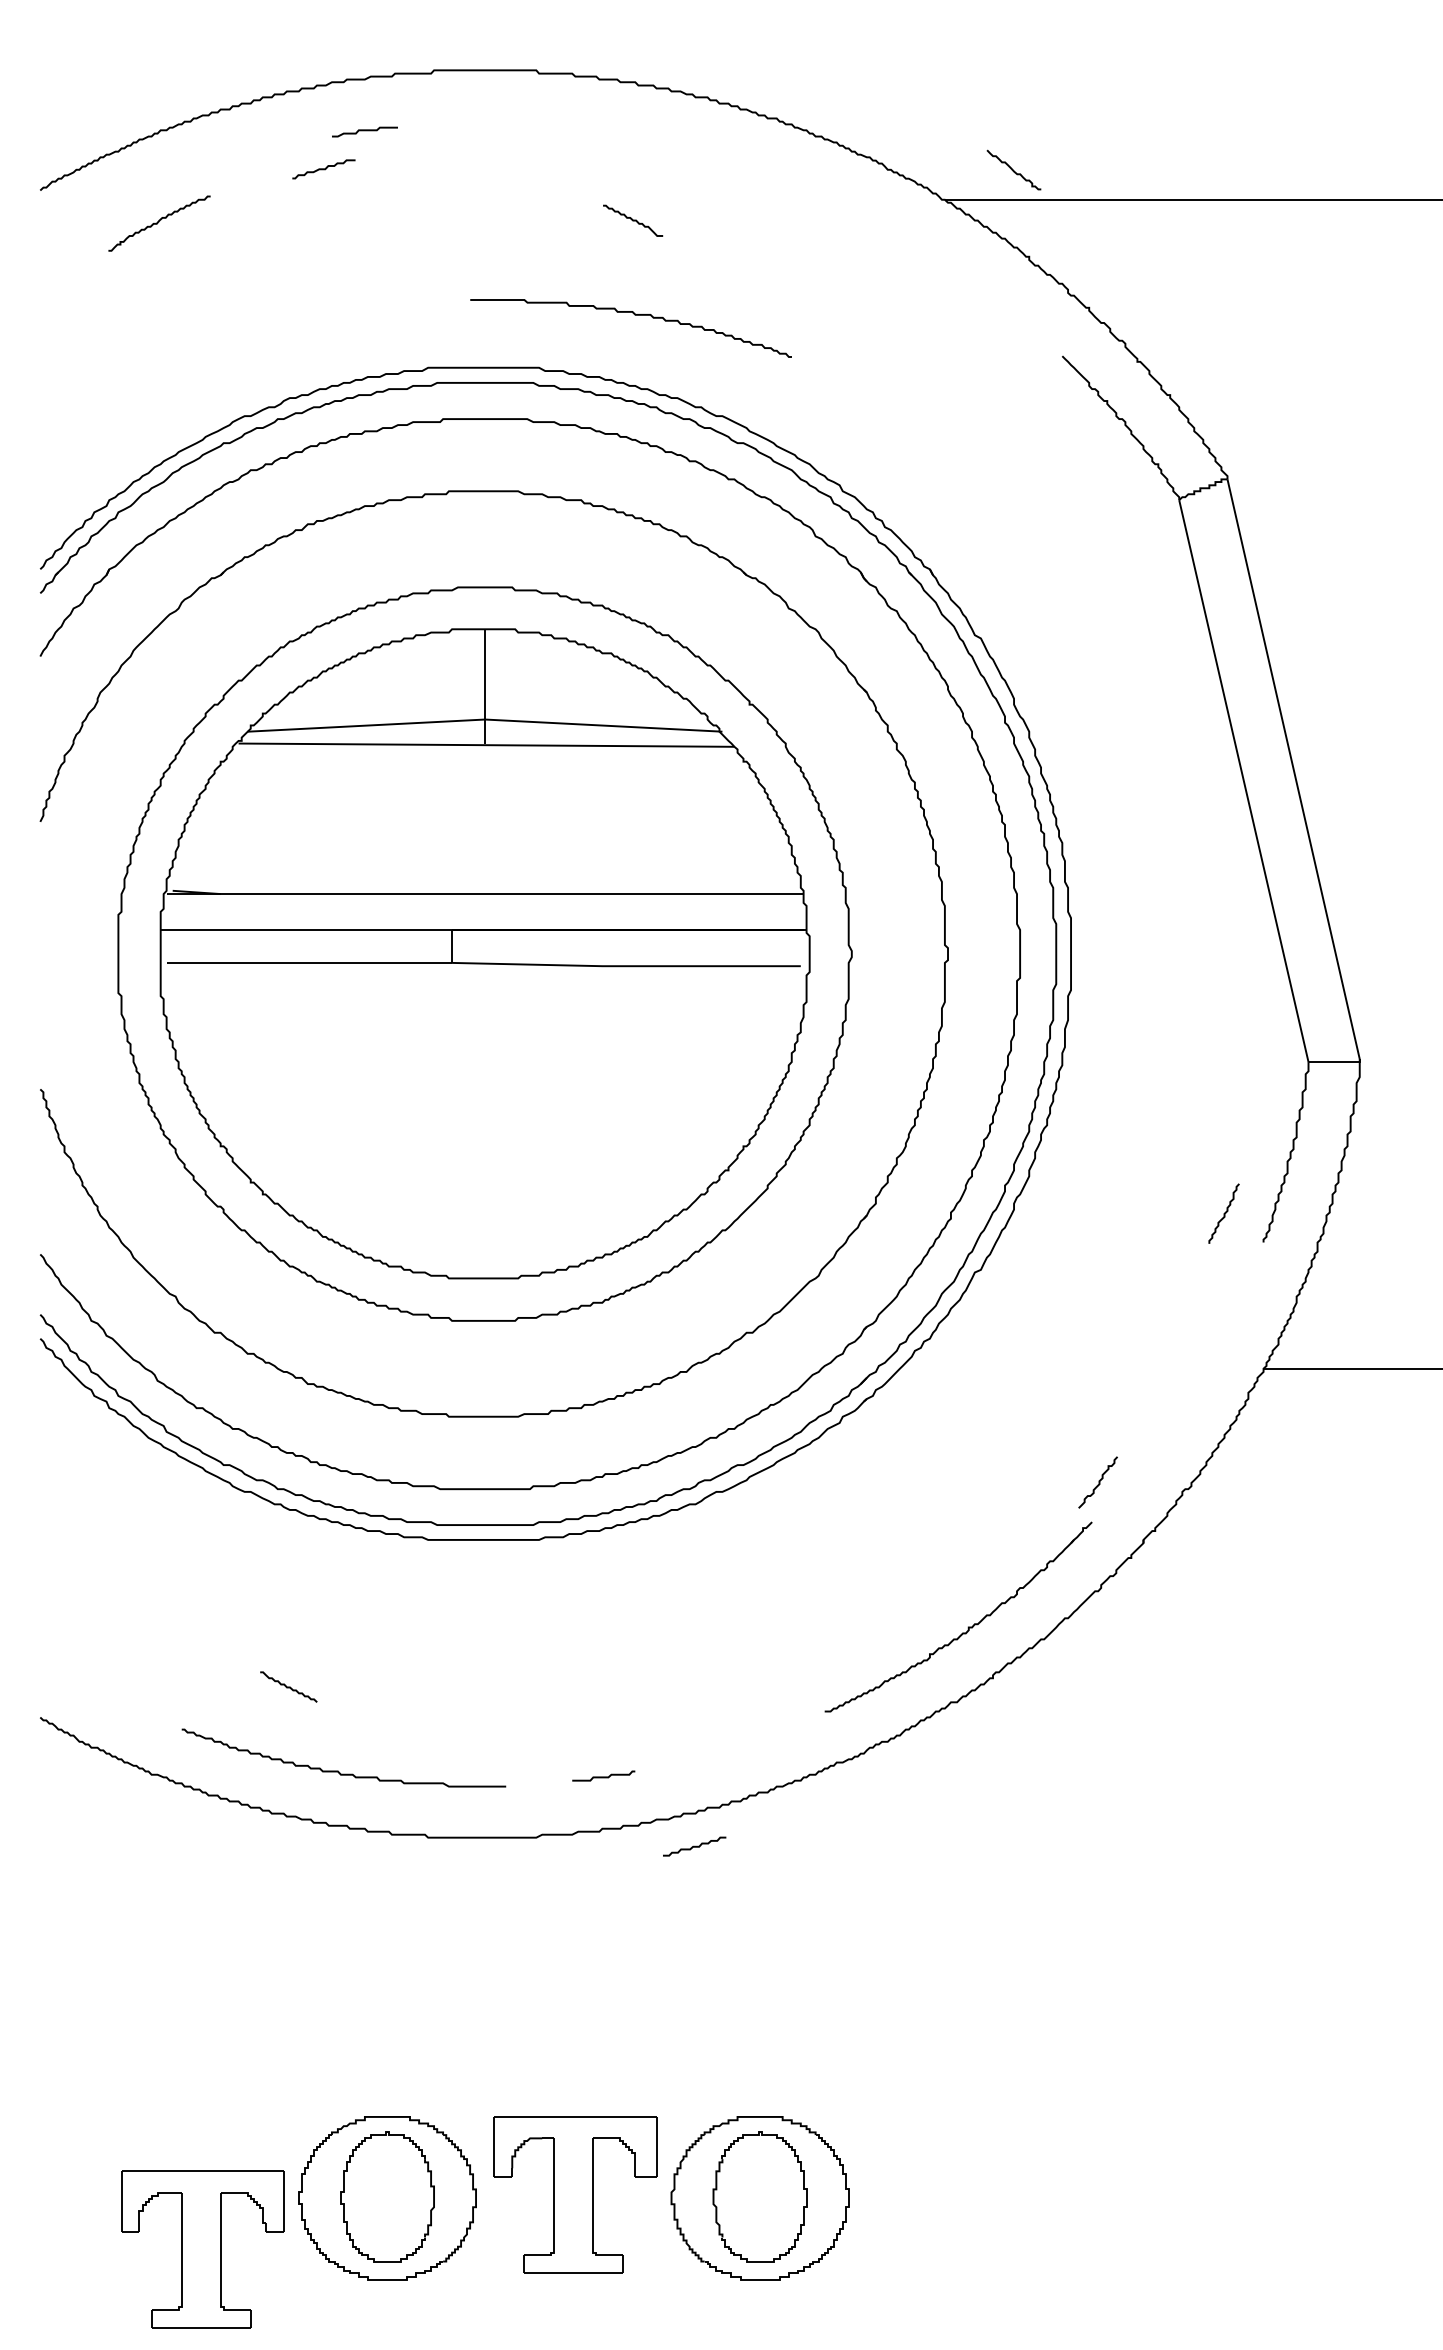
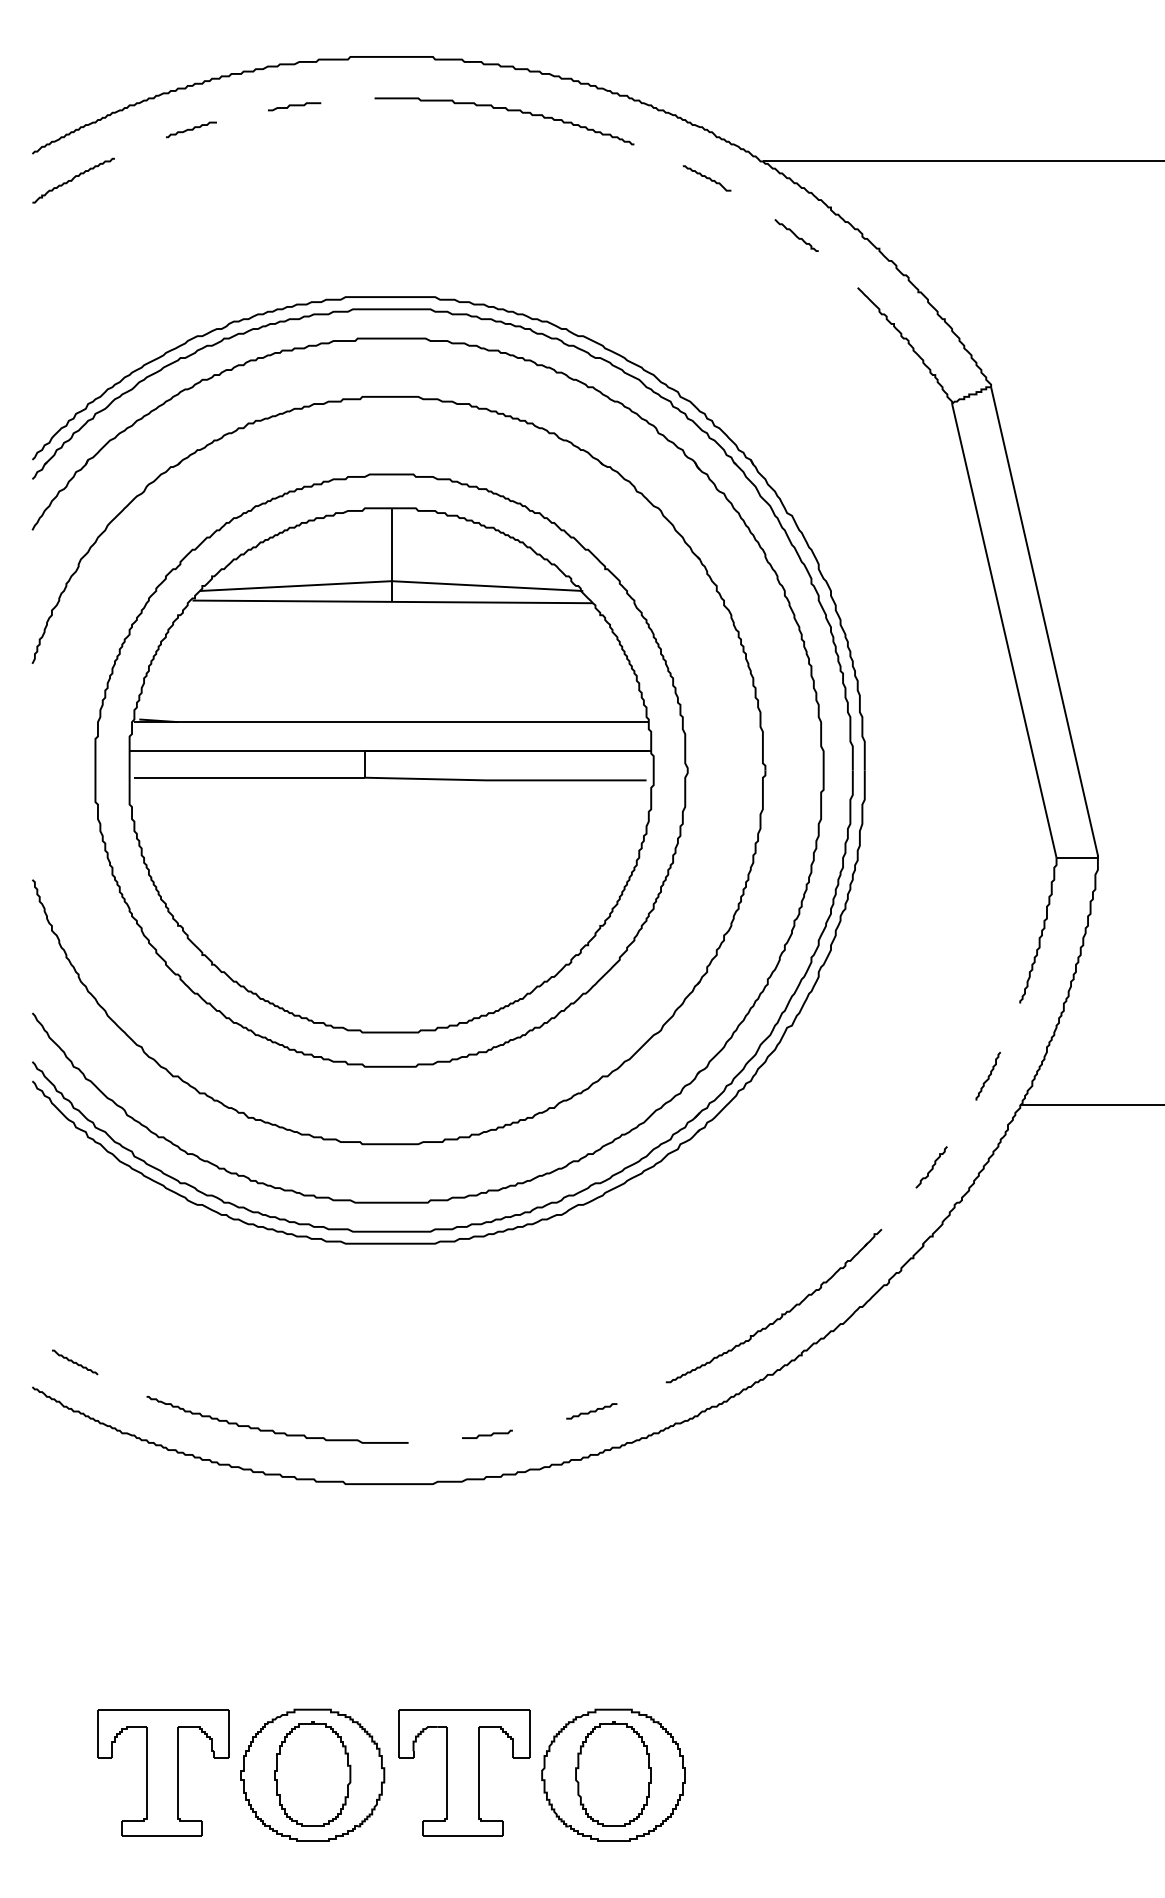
curve: (324, 168) -> (191, 129), moved
curve: (1013, 170) -> (796, 235), moved
curve: (632, 220) -> (706, 178), moved
curve: (159, 222) -> (73, 179), moved
curve: (634, 316) -> (507, 111), moved
curve: (1224, 1214) -> (988, 1076), moved
curve: (1097, 1482) -> (931, 1167), moved
curve: (289, 1687) -> (75, 1362), moved
curve: (694, 1846) -> (591, 1411), moved
part: (202, 2249) -> (163, 1772), moved

